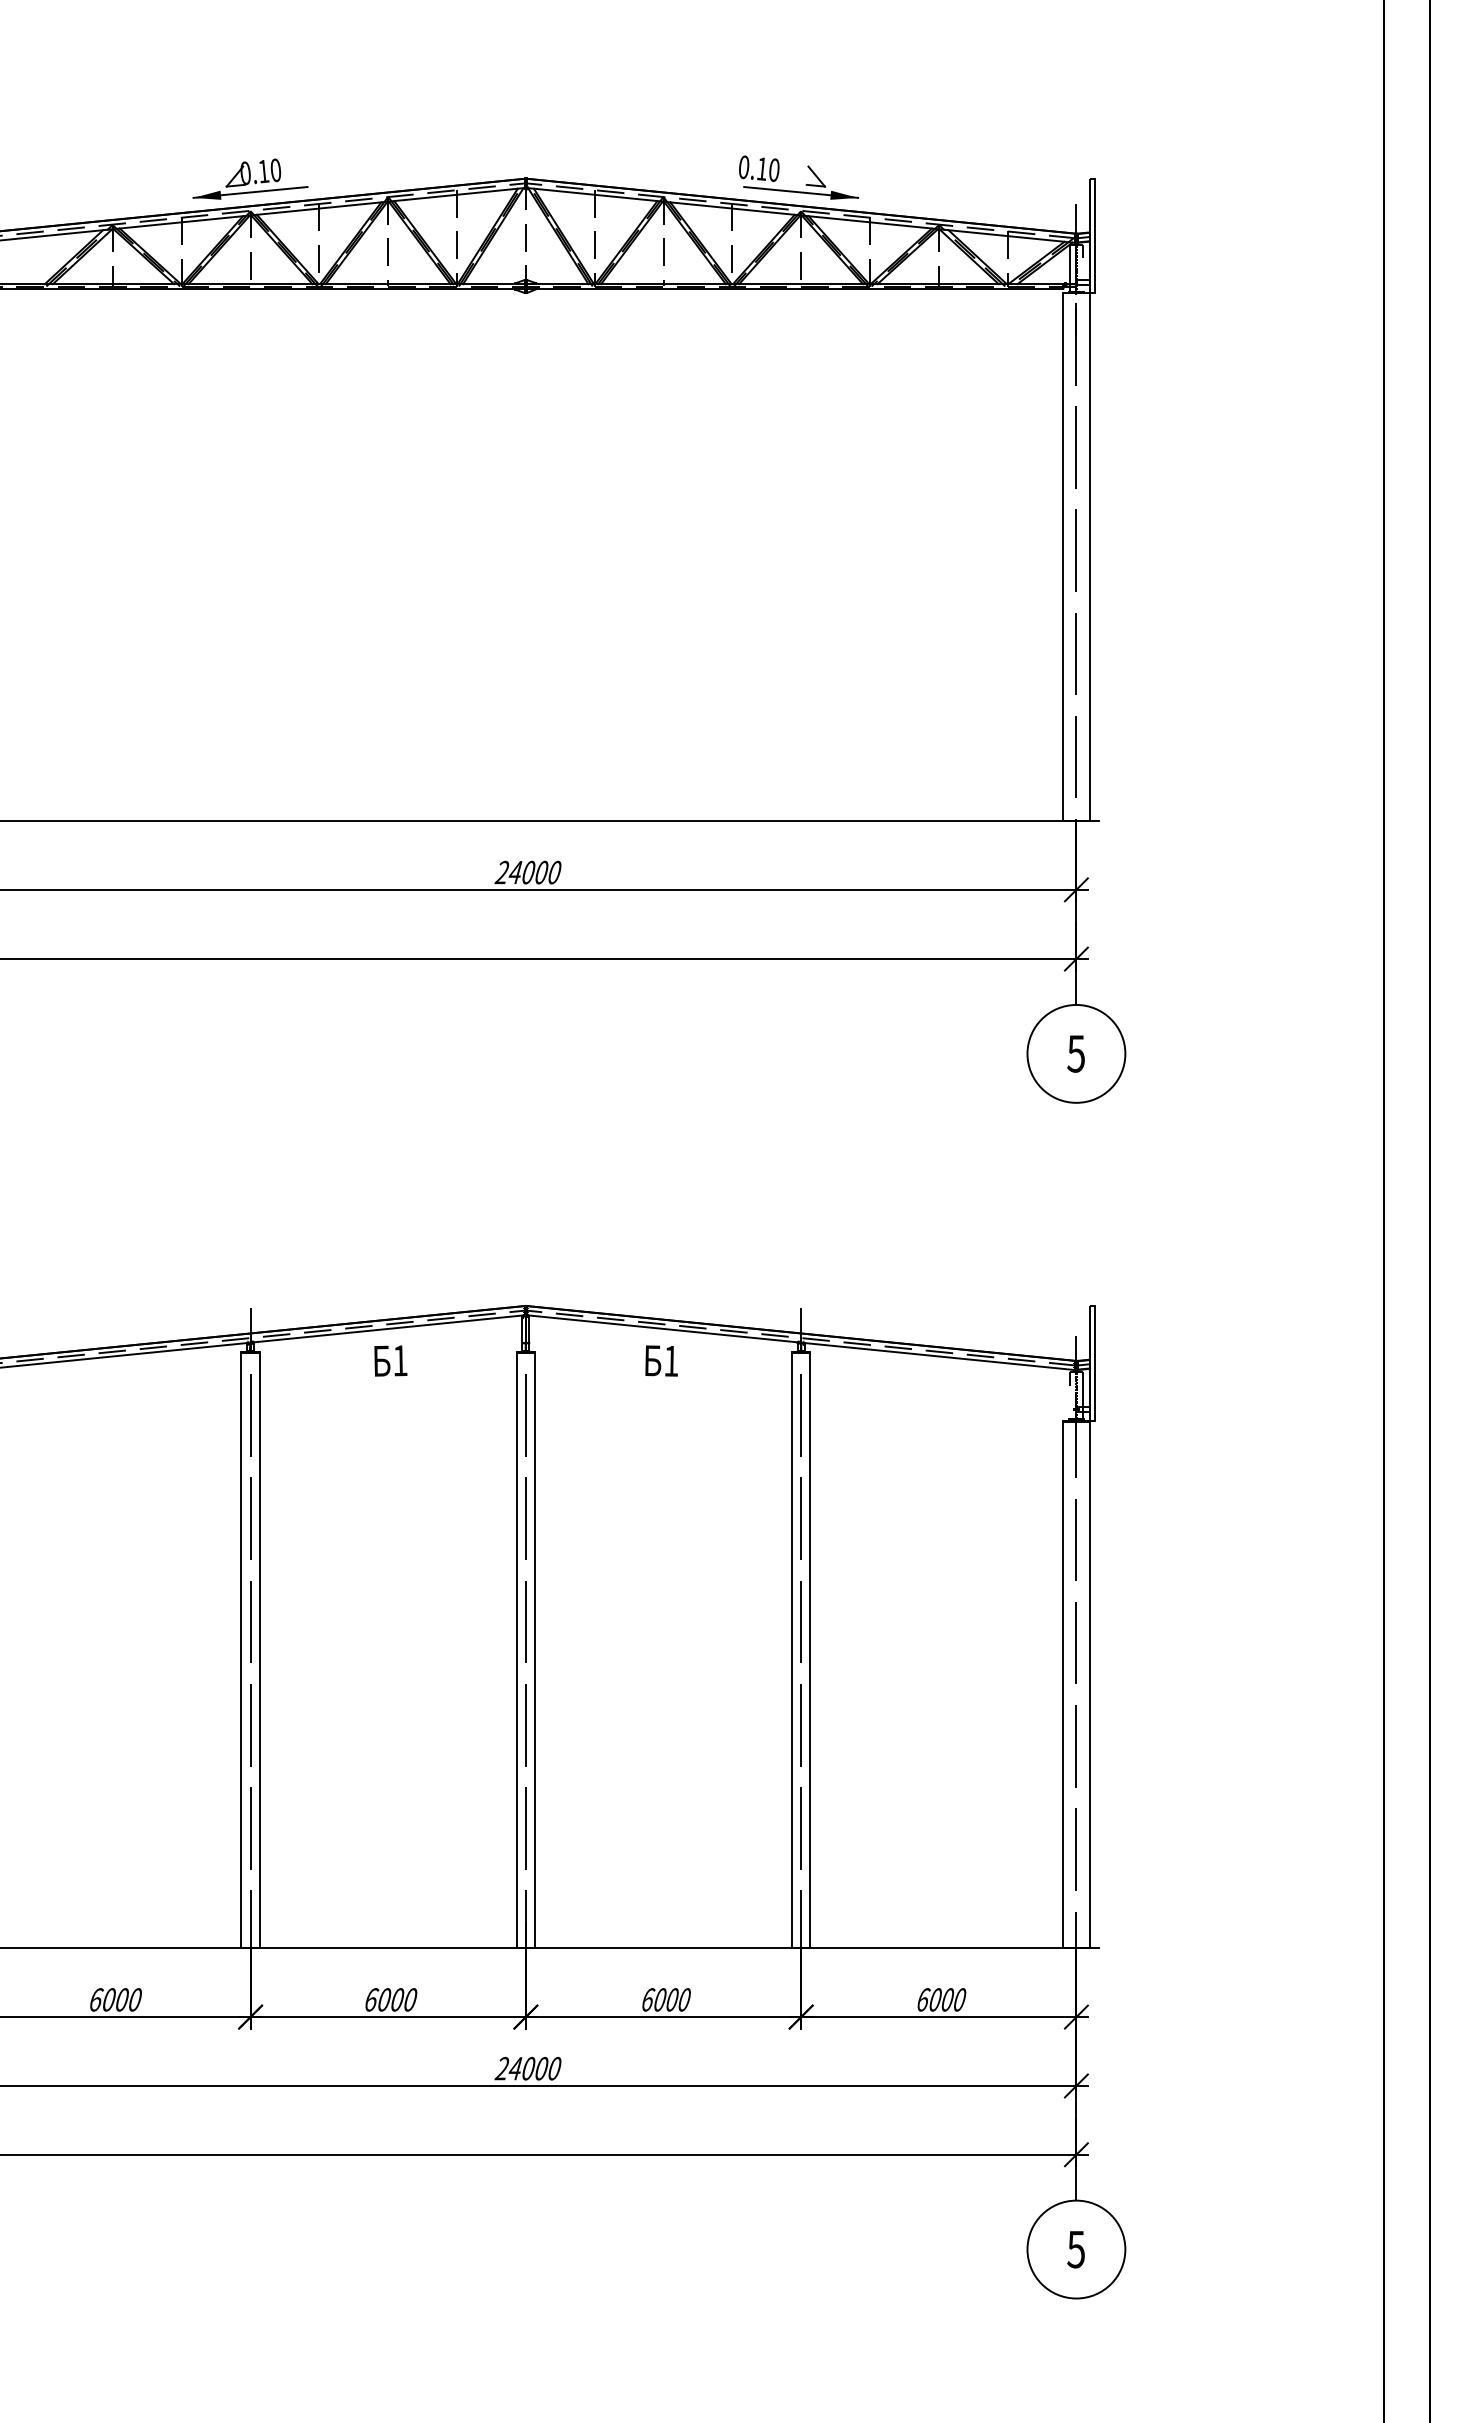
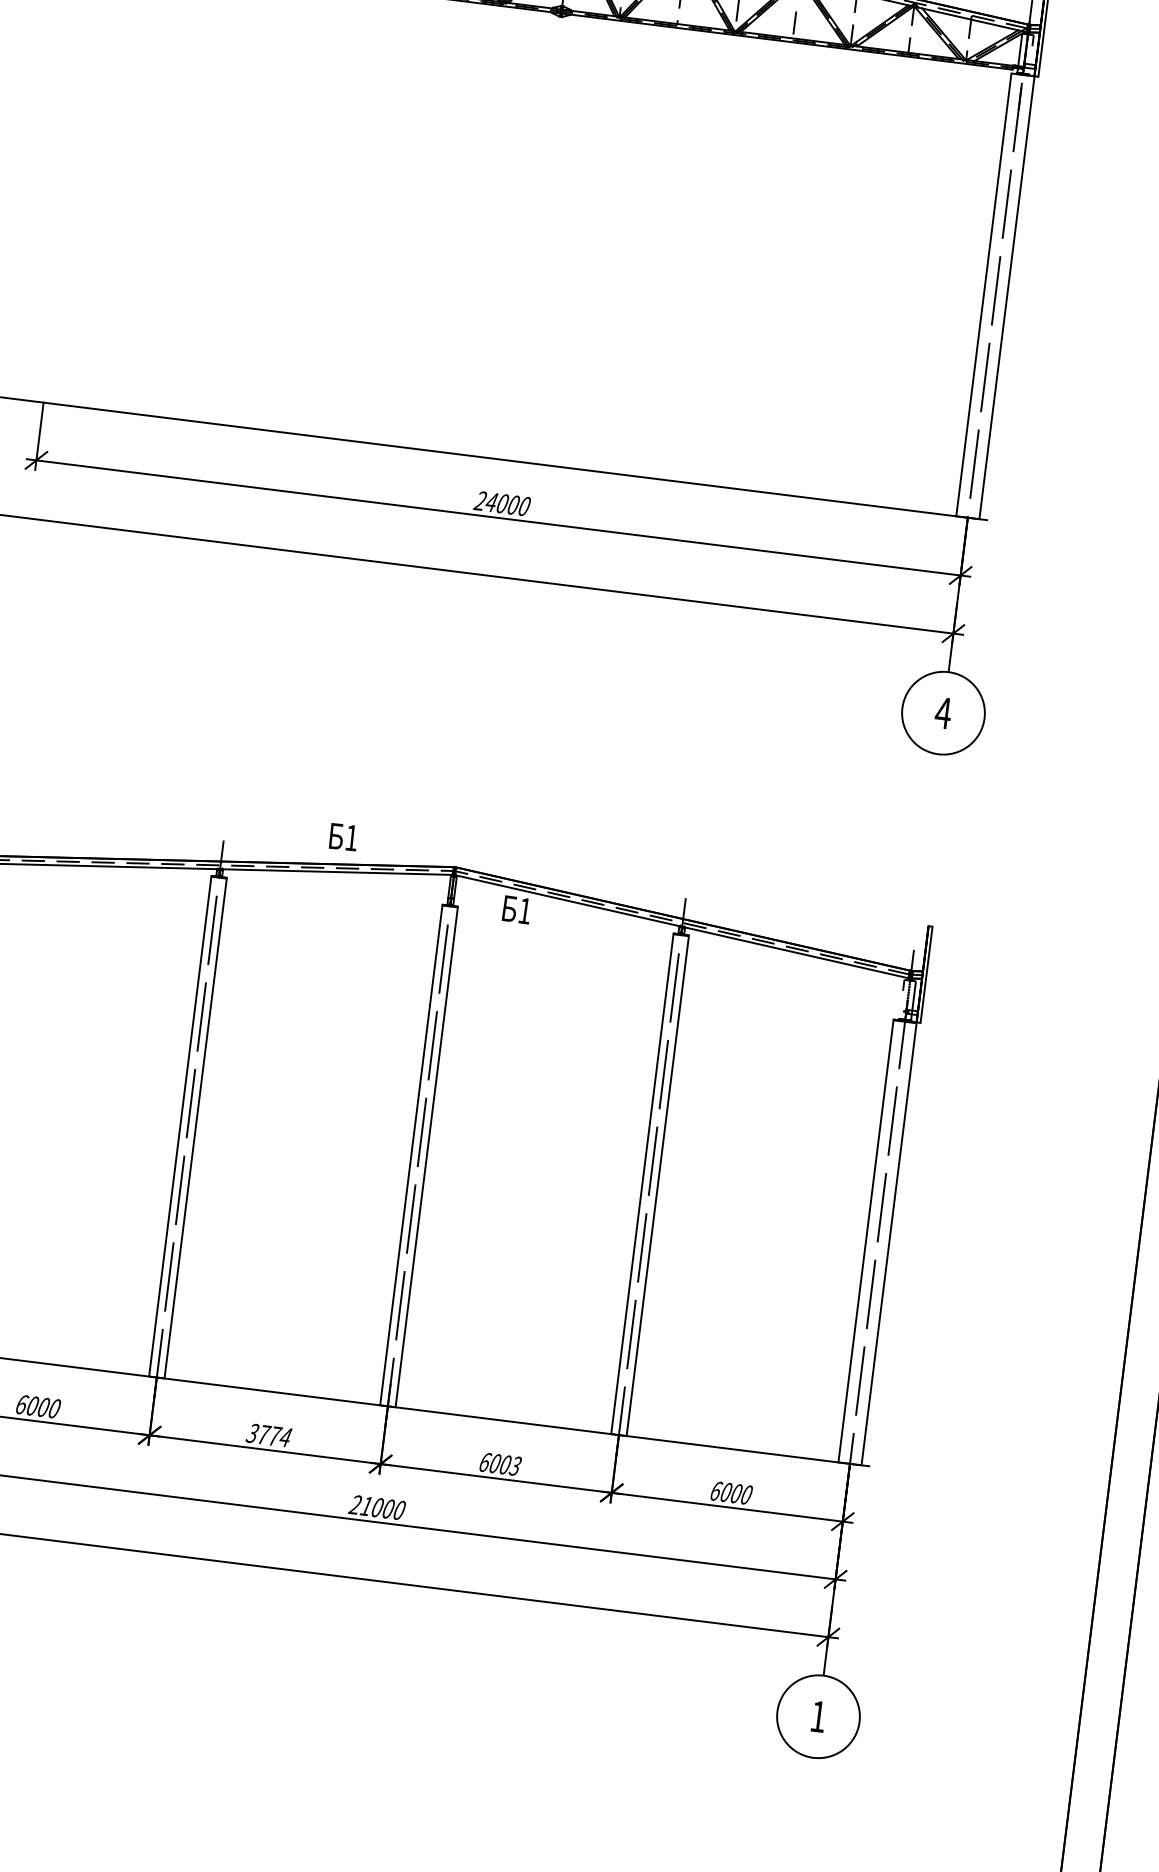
text: (1075, 1053) -> (942, 712), 5 -> 4
text: (390, 1360) -> (343, 836), moved
text: (661, 1360) -> (516, 909), moved
text: (390, 1999) -> (268, 1435), 6000 -> 3774
text: (683, 1999) -> (514, 1465), 6000 -> 6003
text: (515, 2068) -> (366, 1506), 24000 -> 21000
text: (1075, 2249) -> (817, 1716), 5 -> 1

